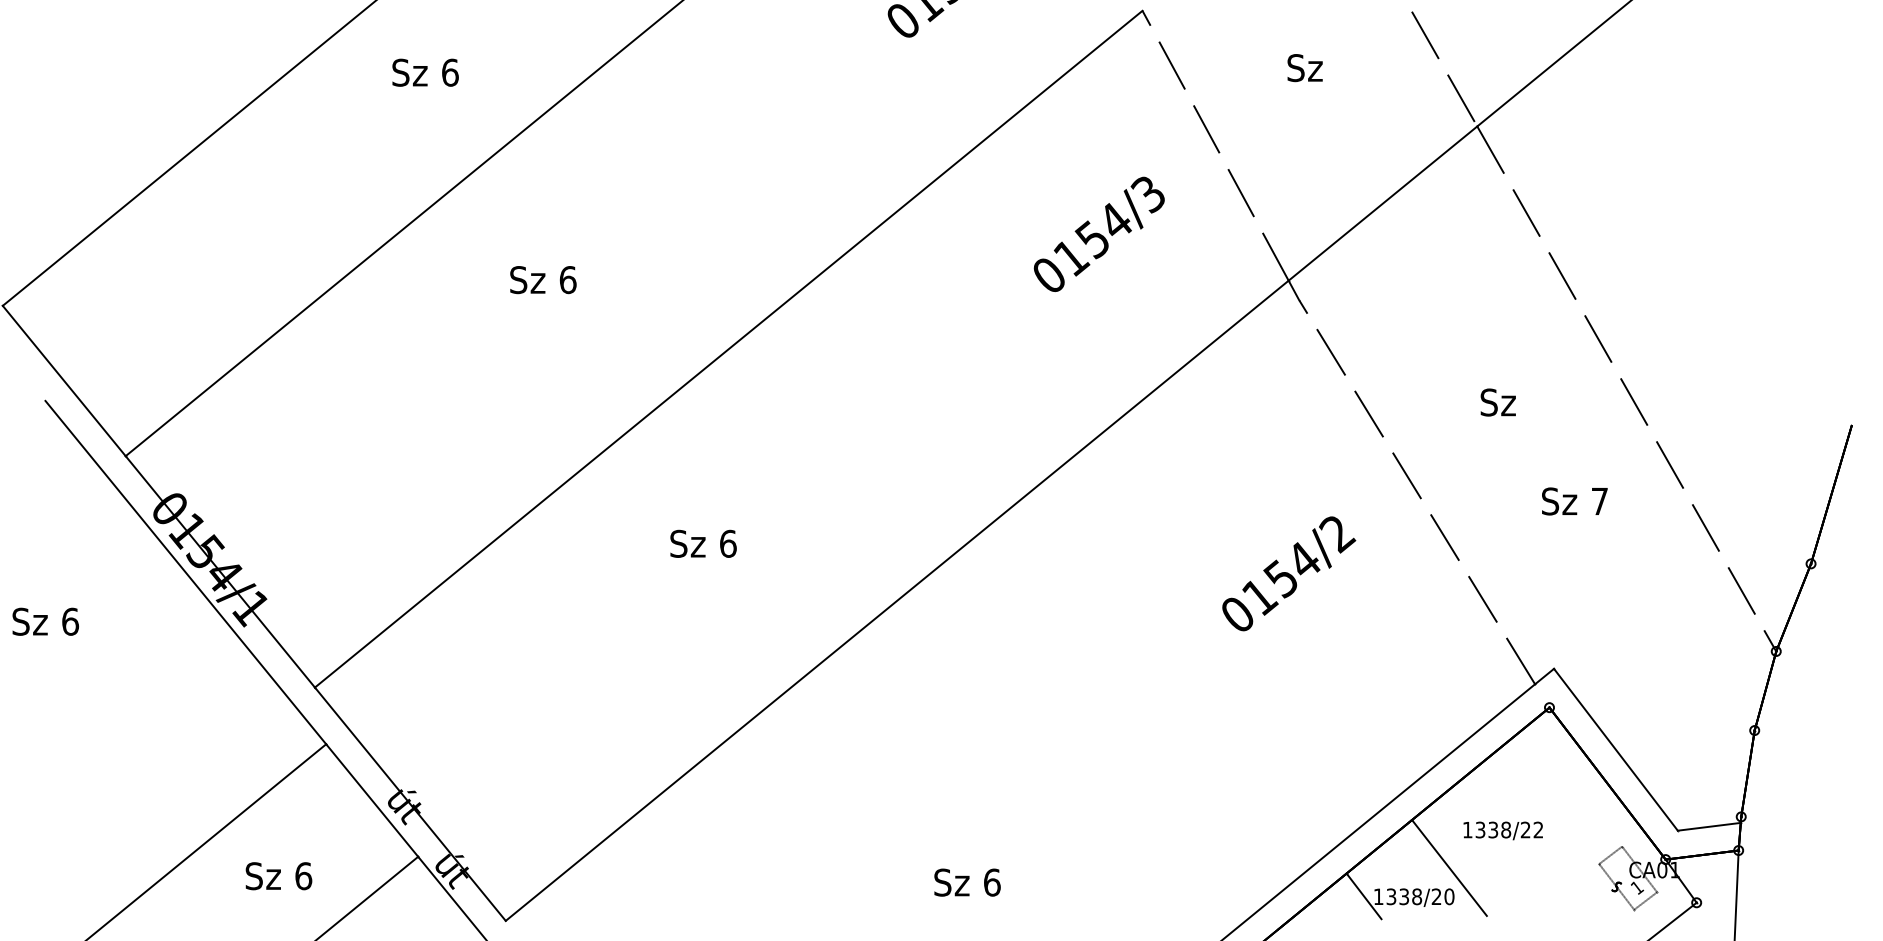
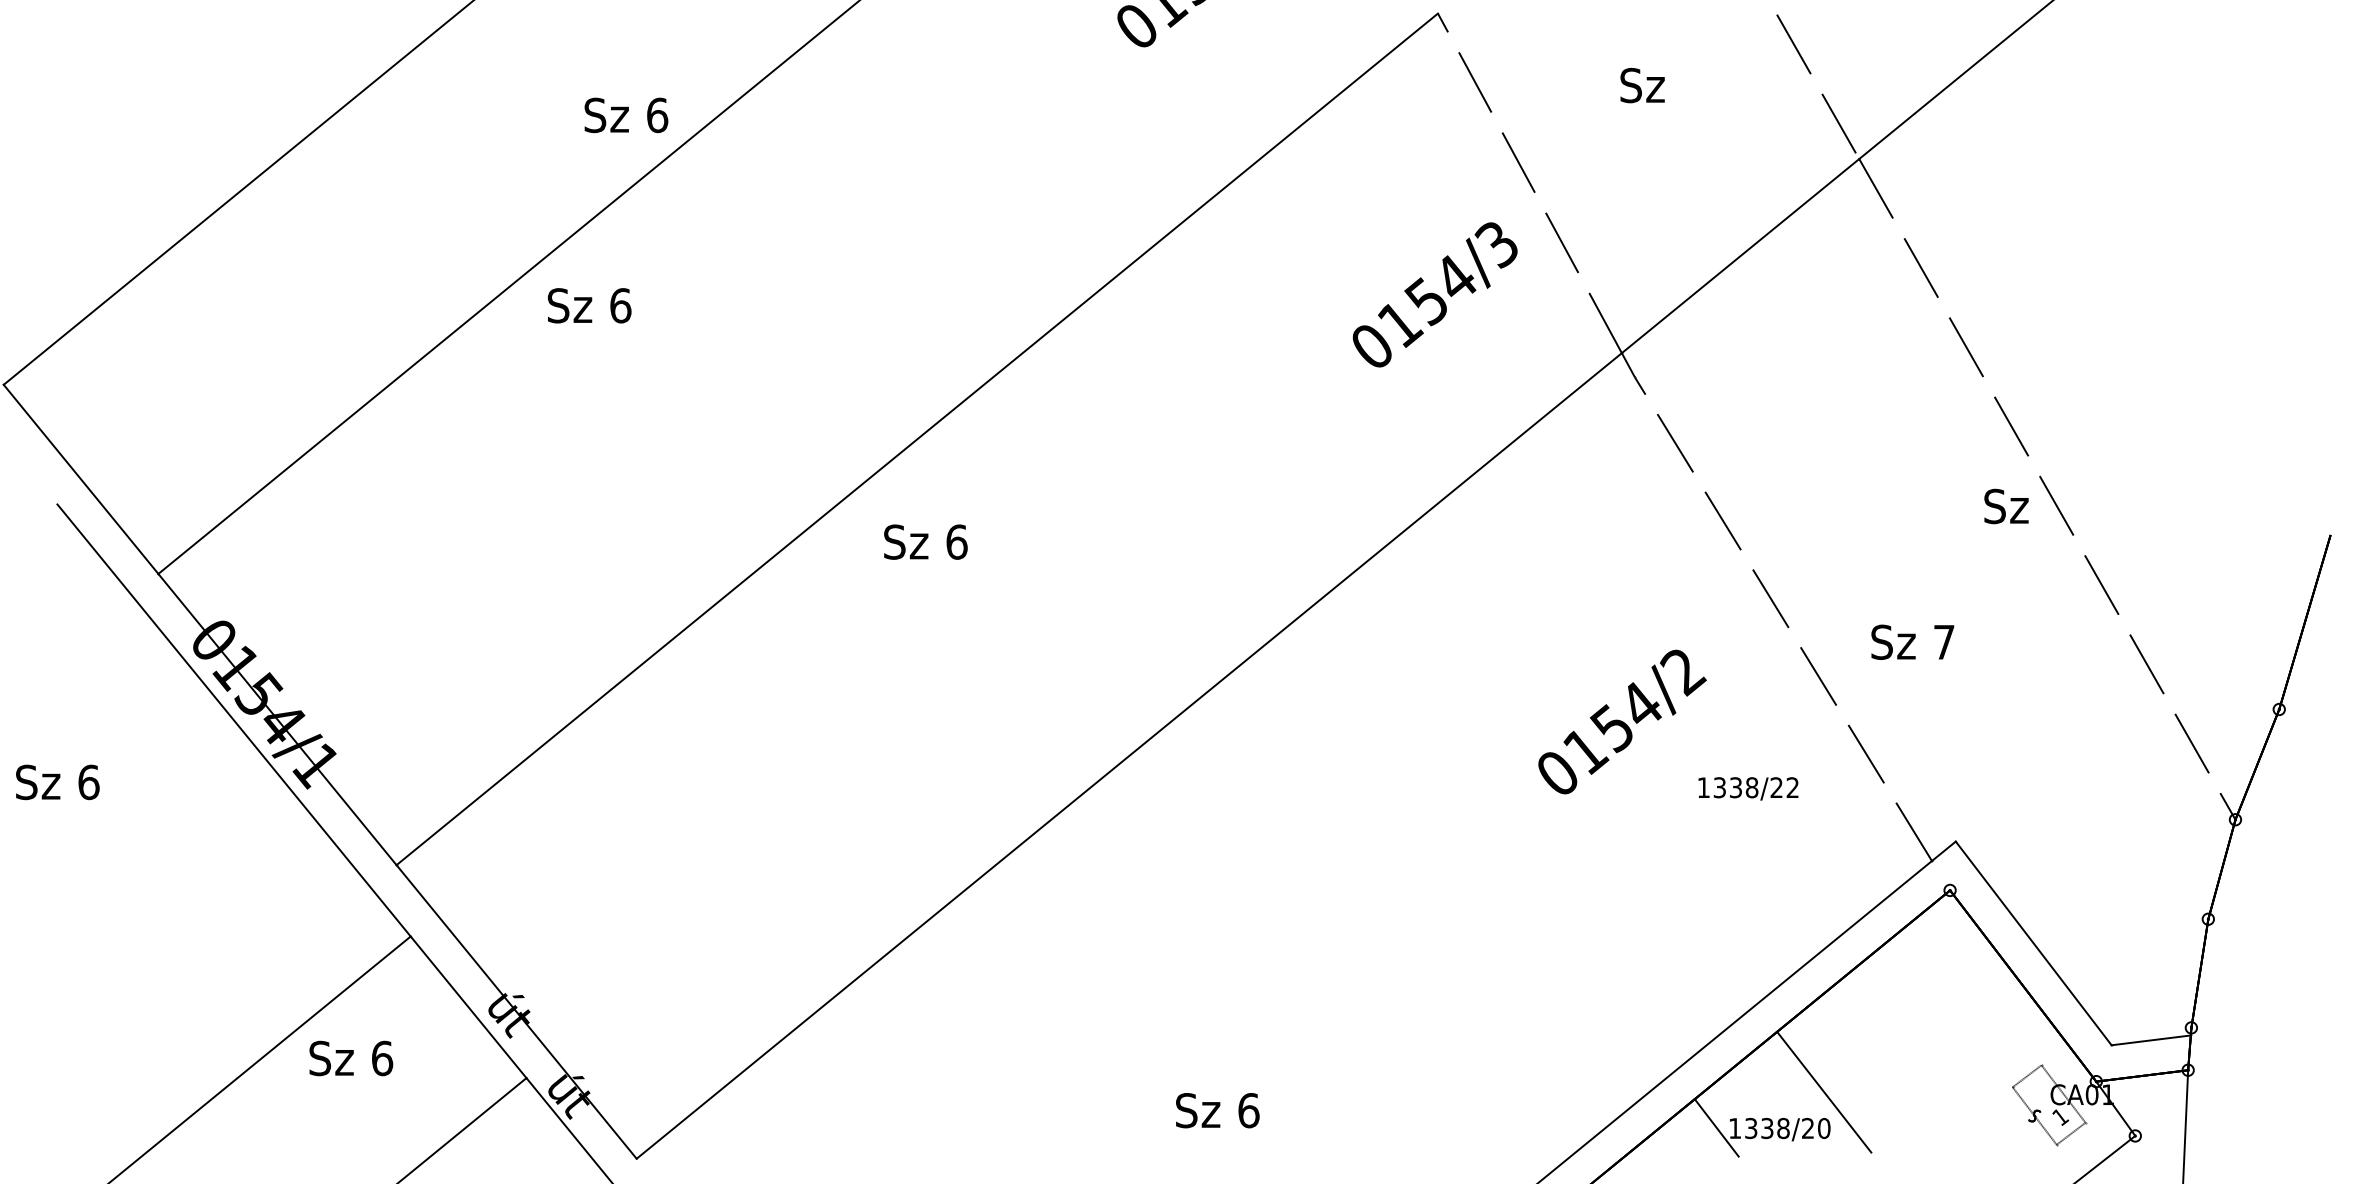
text: (425, 72) -> (626, 115), moved
text: (1098, 233) -> (1434, 293), moved
text: (543, 280) -> (589, 306), moved
text: (1497, 402) -> (2005, 506), moved
text: (1574, 501) -> (1912, 642), moved
text: (703, 543) -> (925, 541), moved
text: (1502, 830) -> (1747, 788), moved
text: (278, 876) -> (350, 1058), moved

